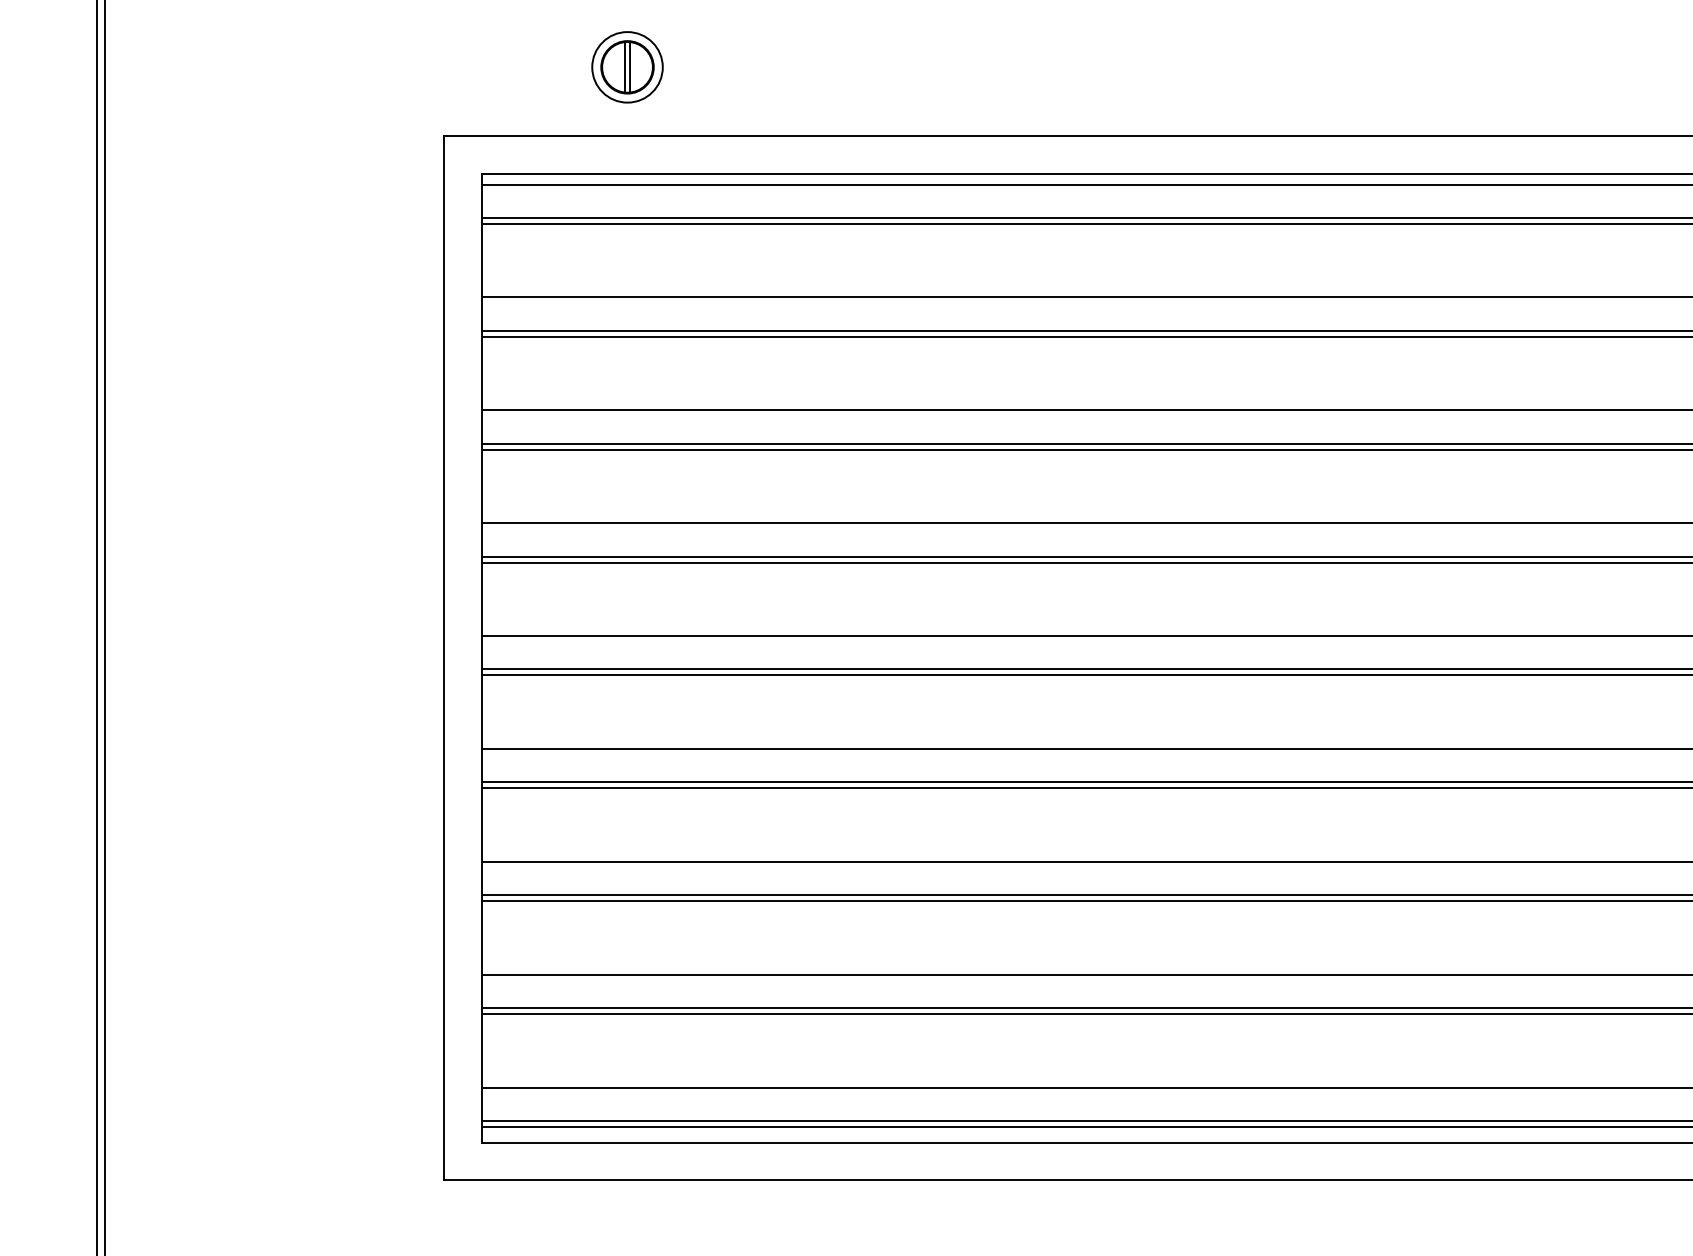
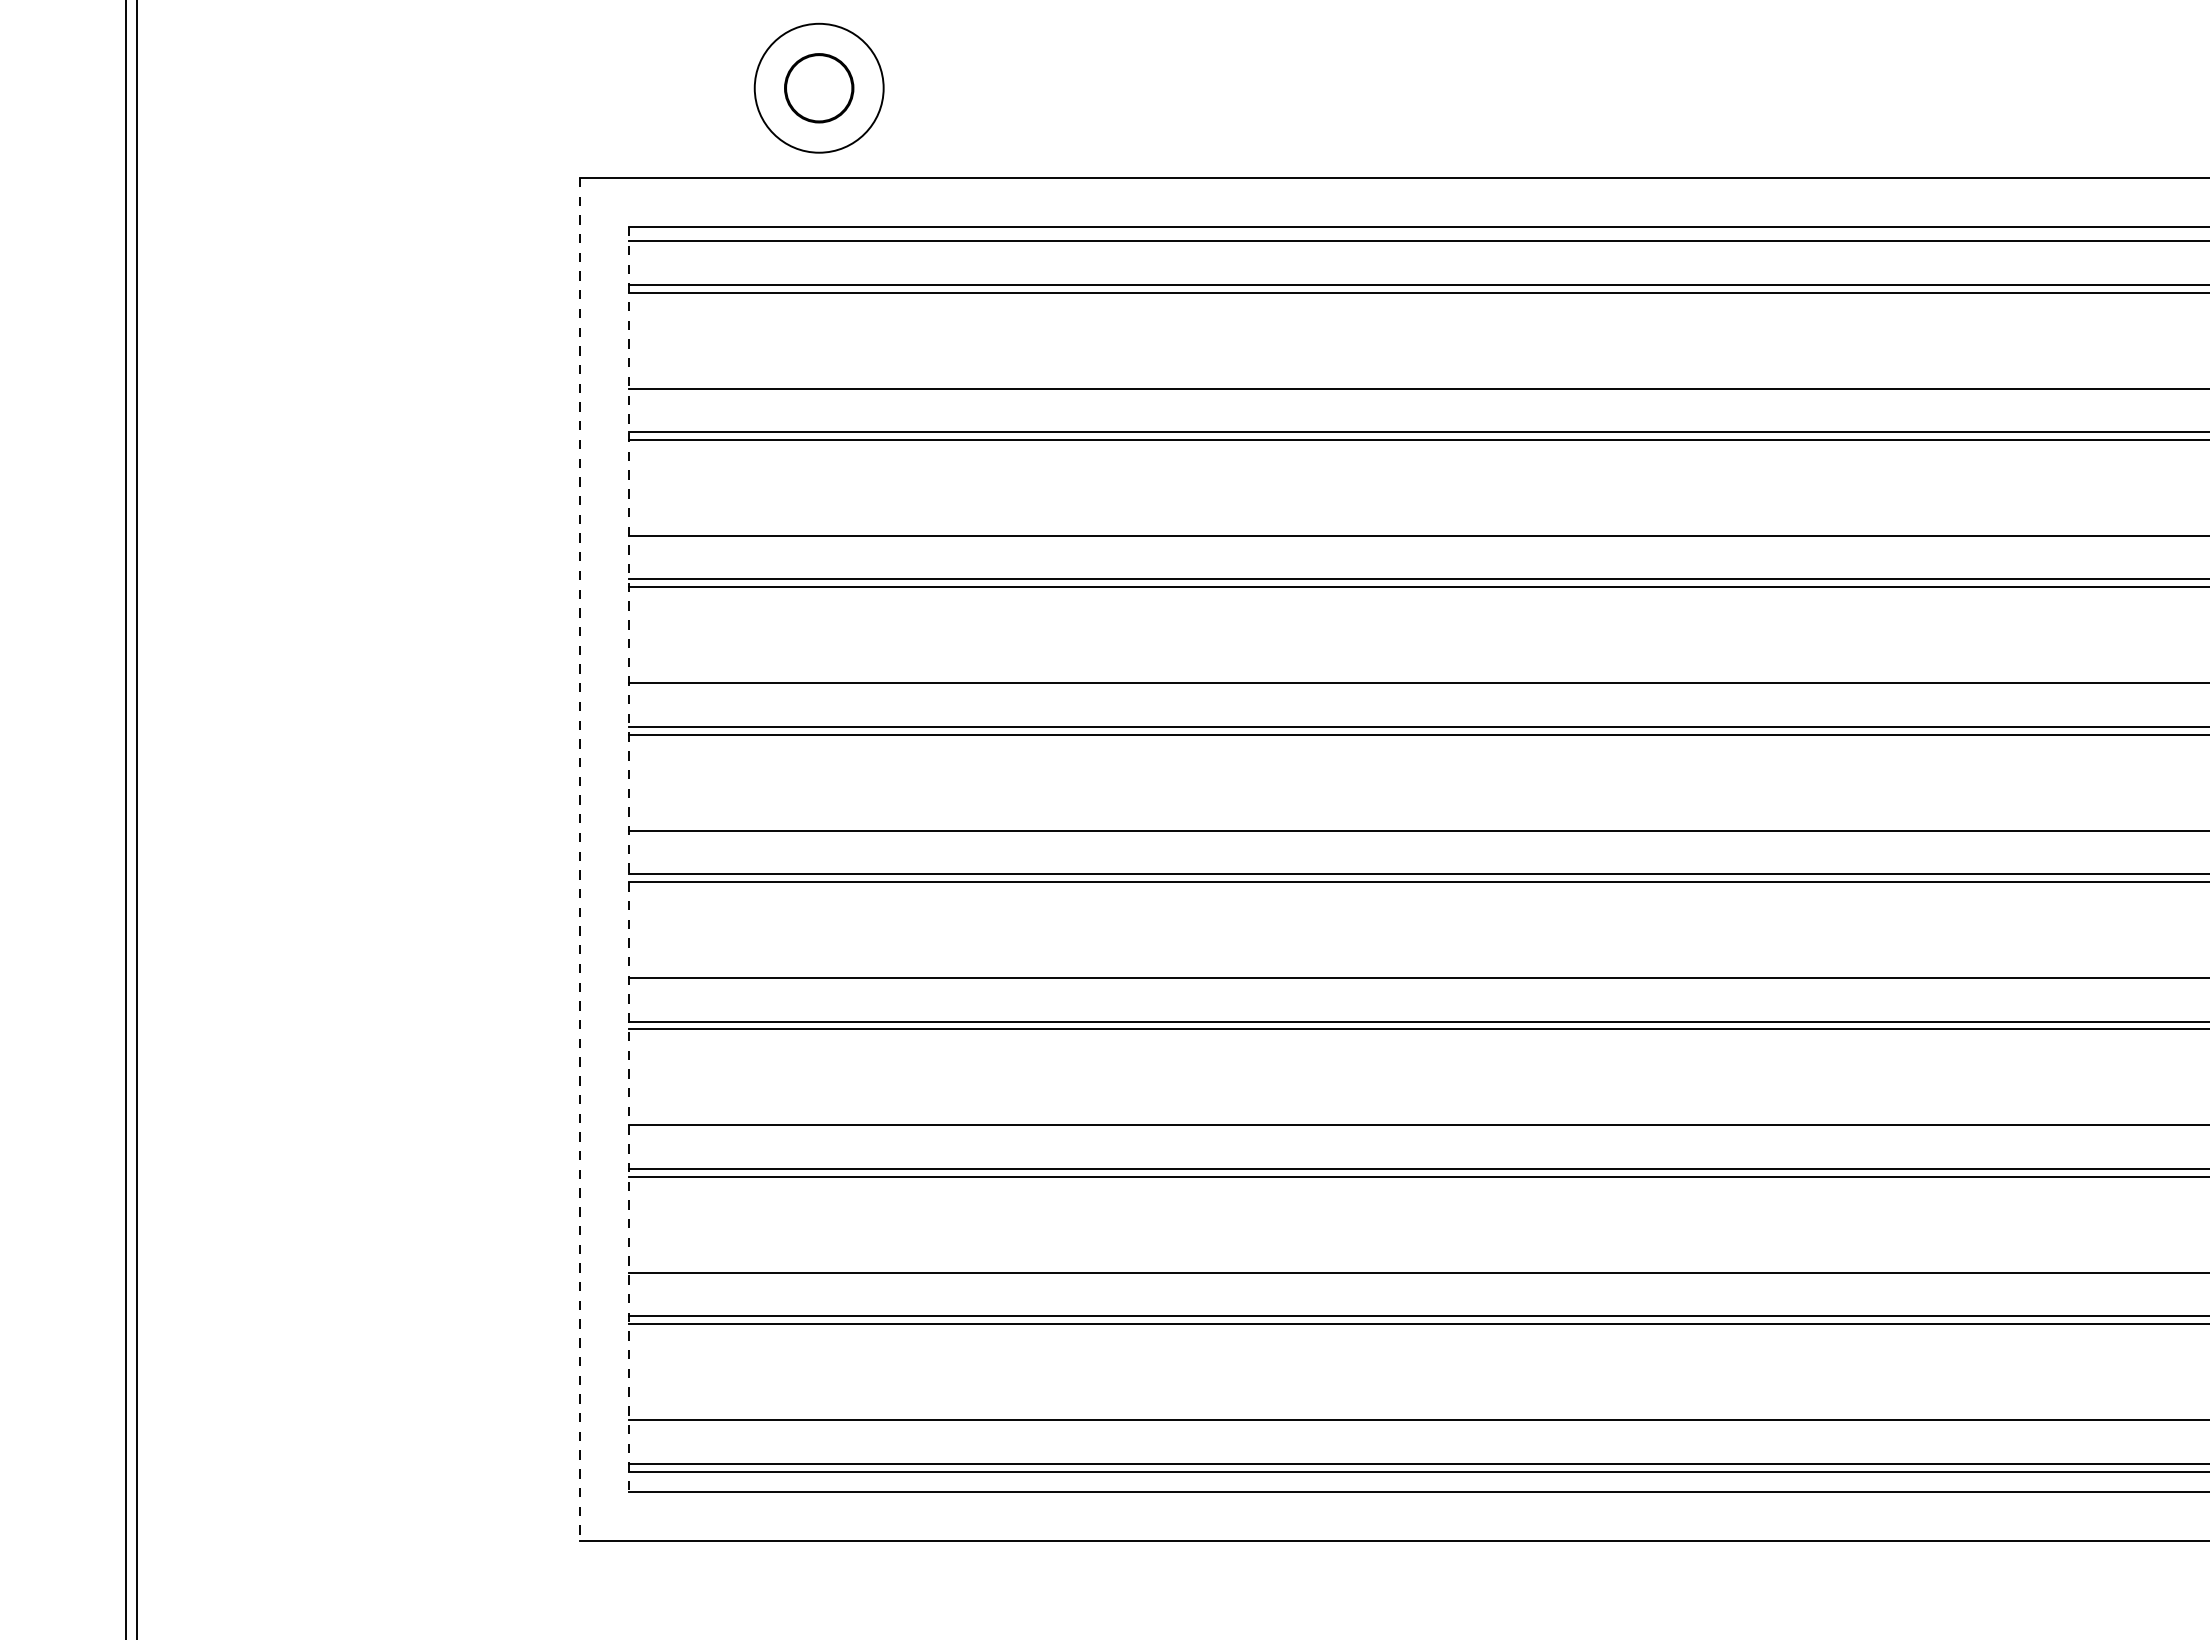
line: (624, 67) -> (815, 88), removed
circle: (627, 67) -> (819, 88), size x1.4
line: (630, 67) -> (822, 88), removed
line: (443, 658) -> (579, 859), solid -> dashed
line: (482, 658) -> (629, 859), solid -> dashed

